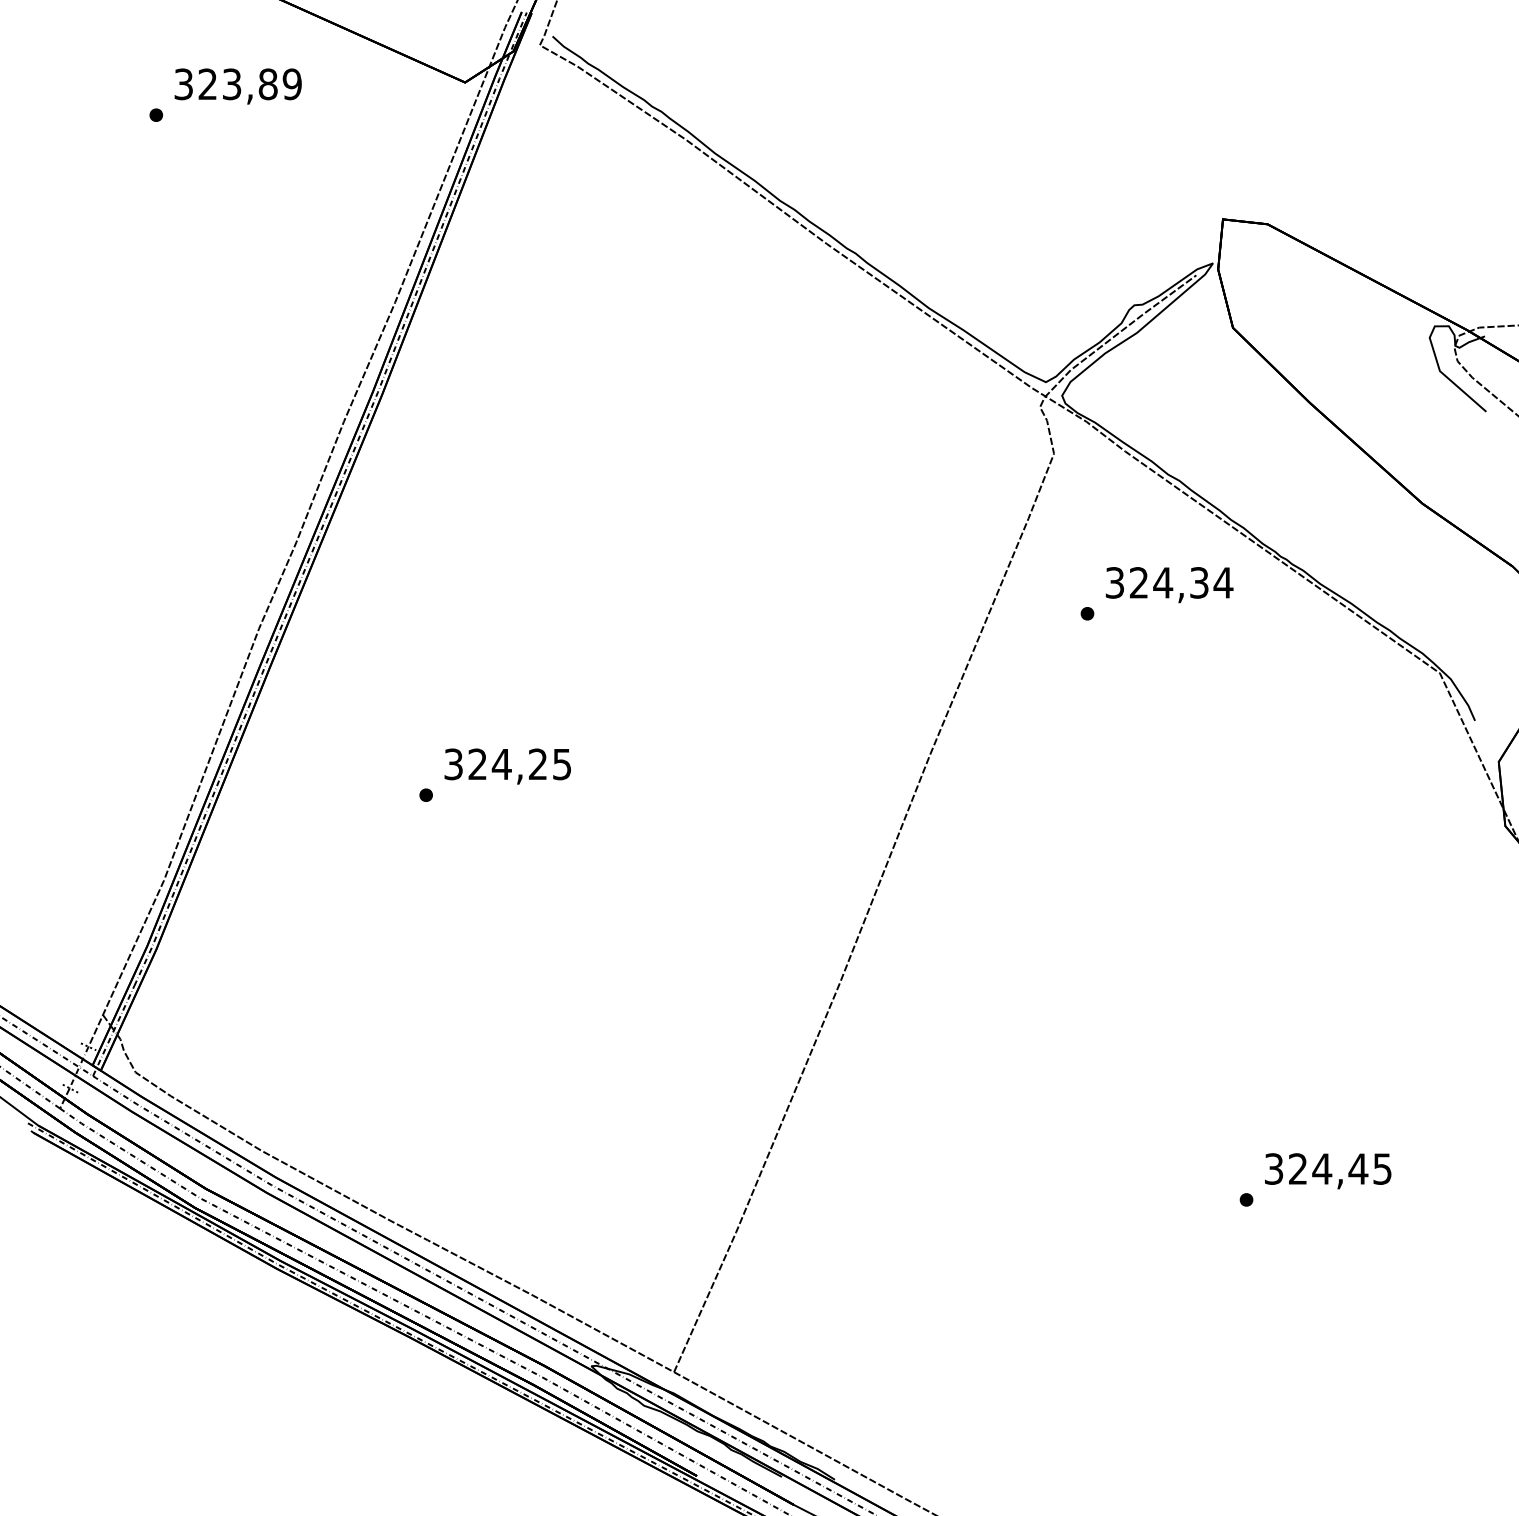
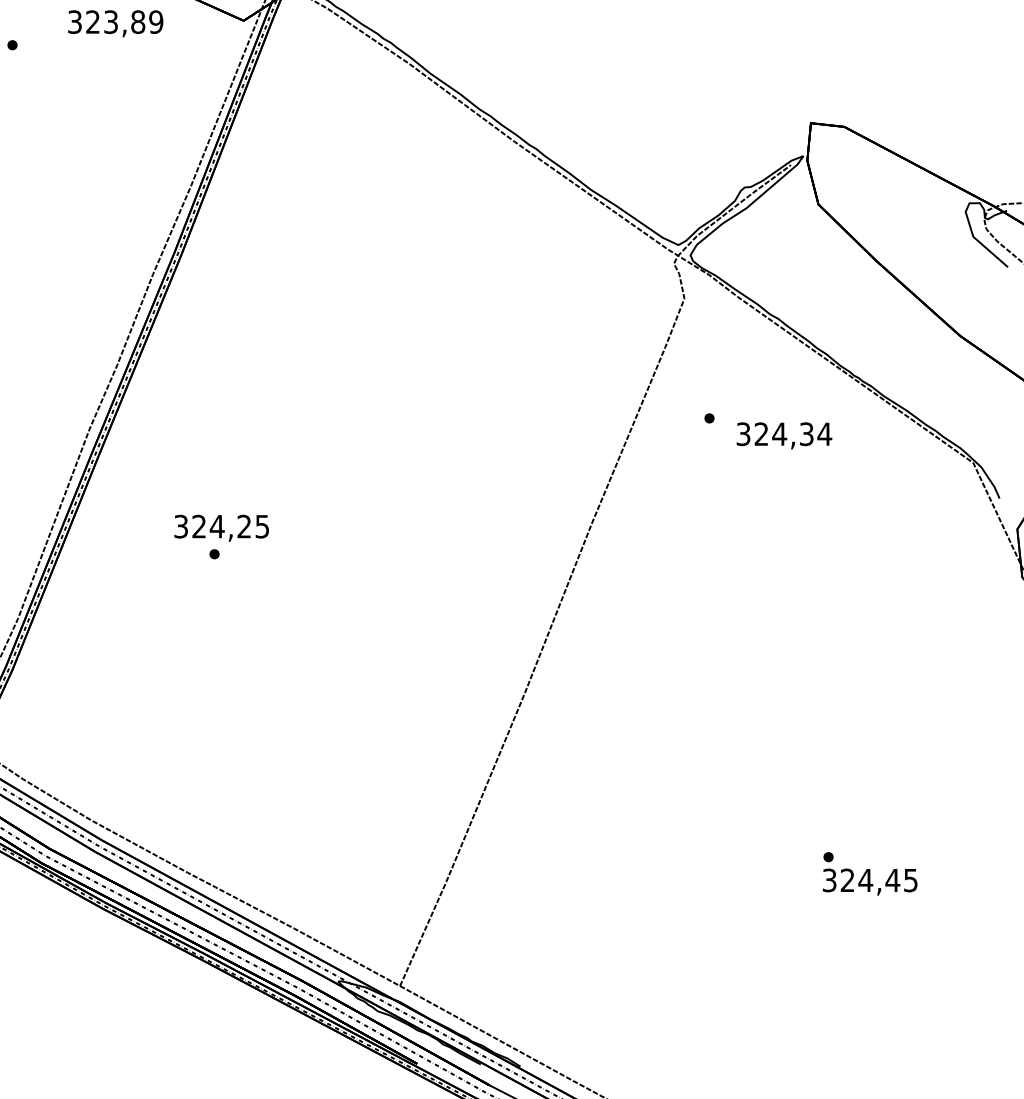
text: (237, 86) -> (115, 23), moved
text: (1169, 585) -> (784, 436), moved
text: (507, 766) -> (221, 528), moved
text: (1328, 1171) -> (870, 882), moved

